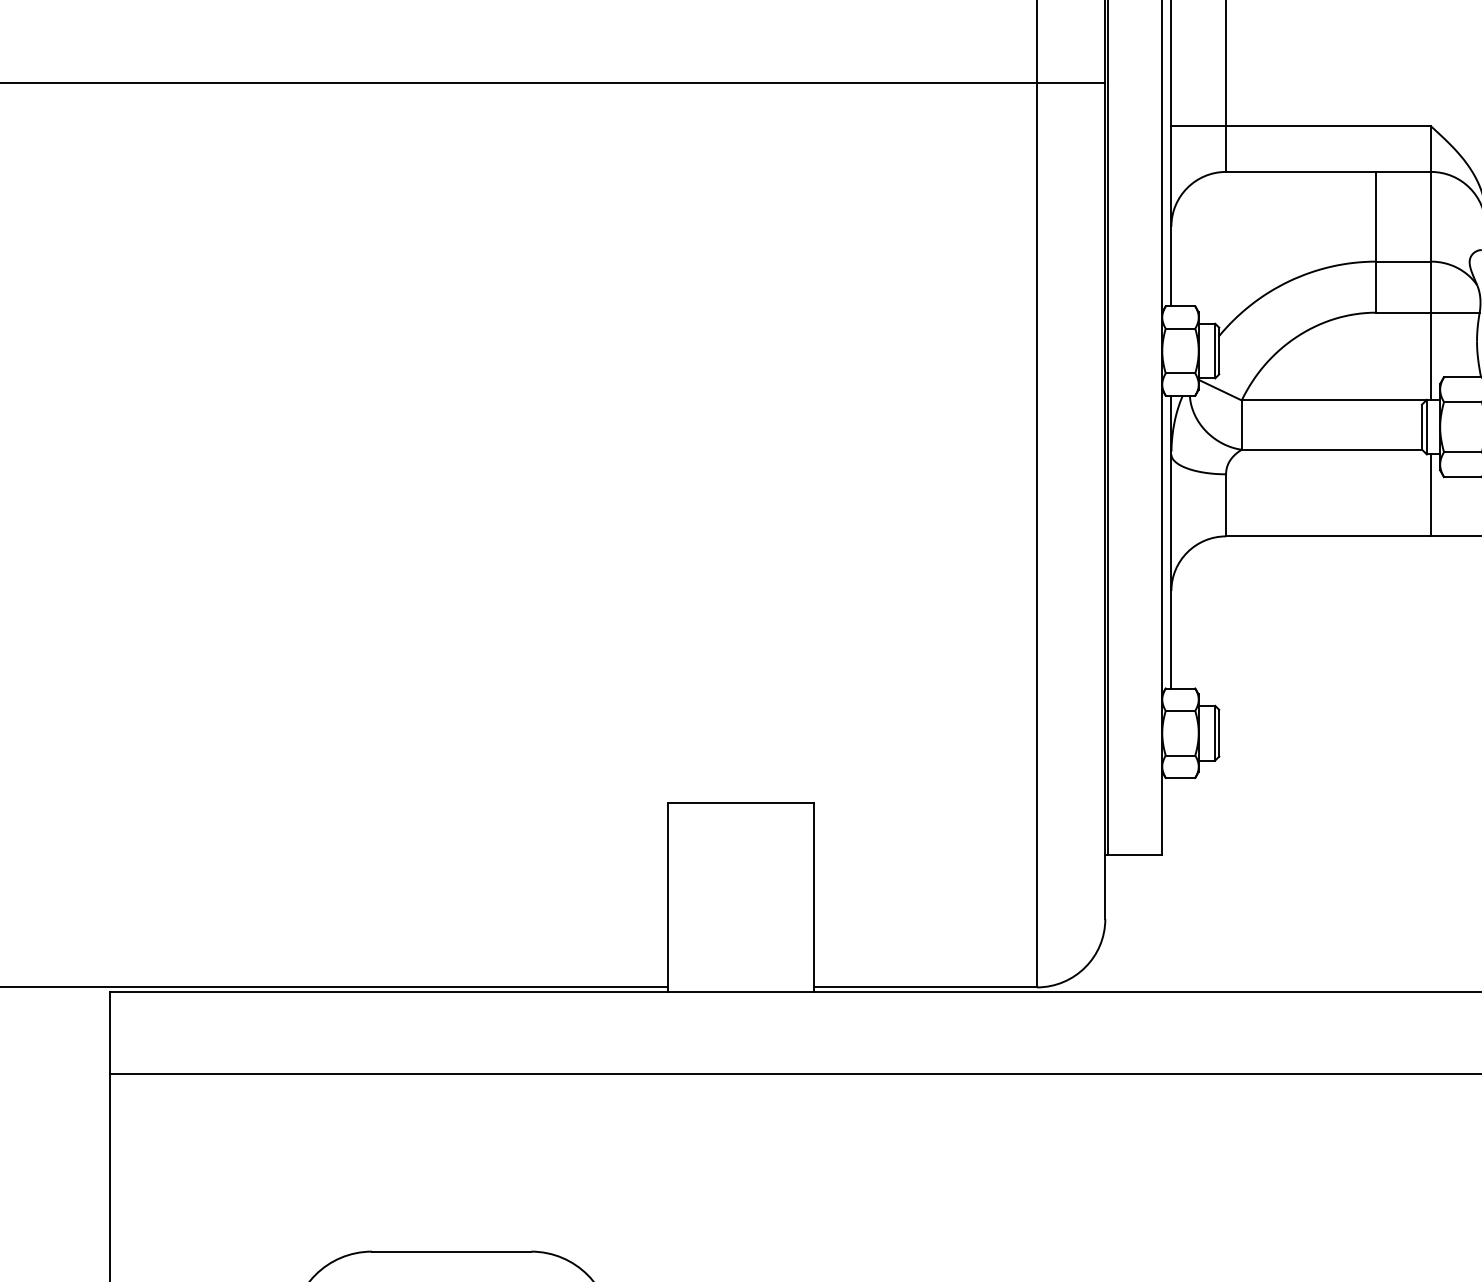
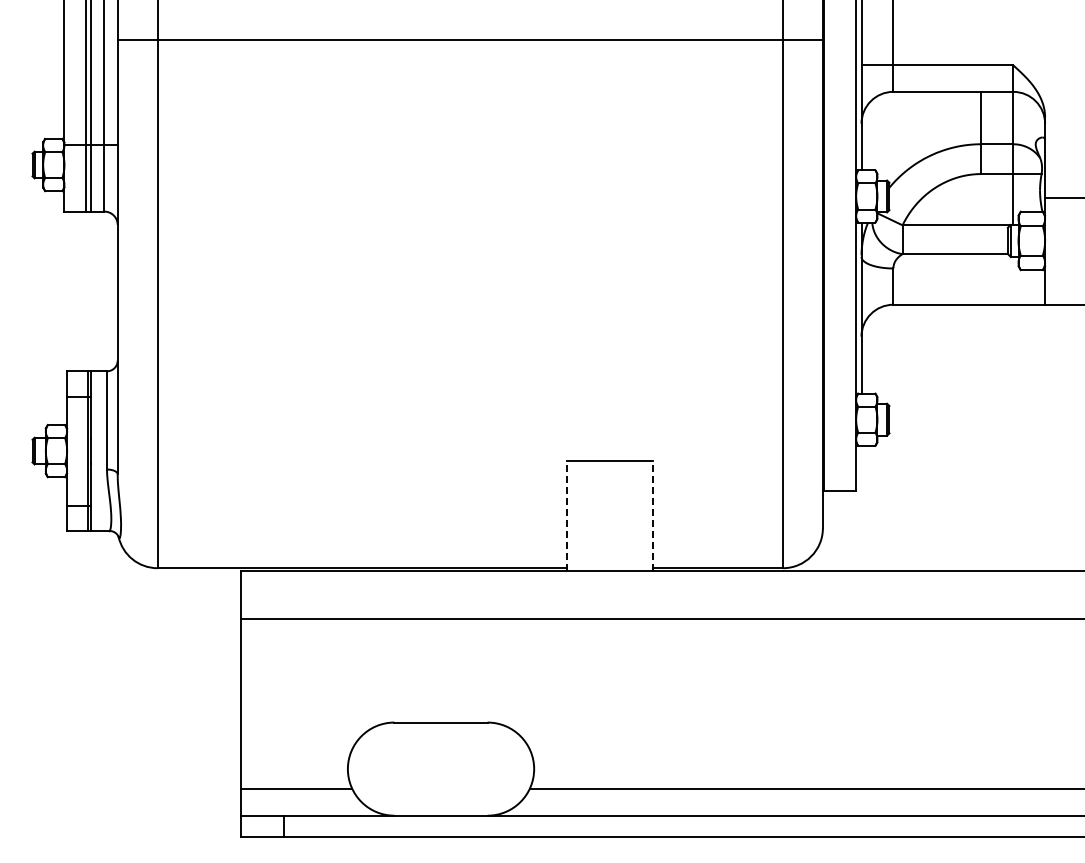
line: (1431, 494) -> (1013, 280), removed
line: (668, 897) -> (567, 515), solid -> dashed
line: (813, 897) -> (652, 515), solid -> dashed

